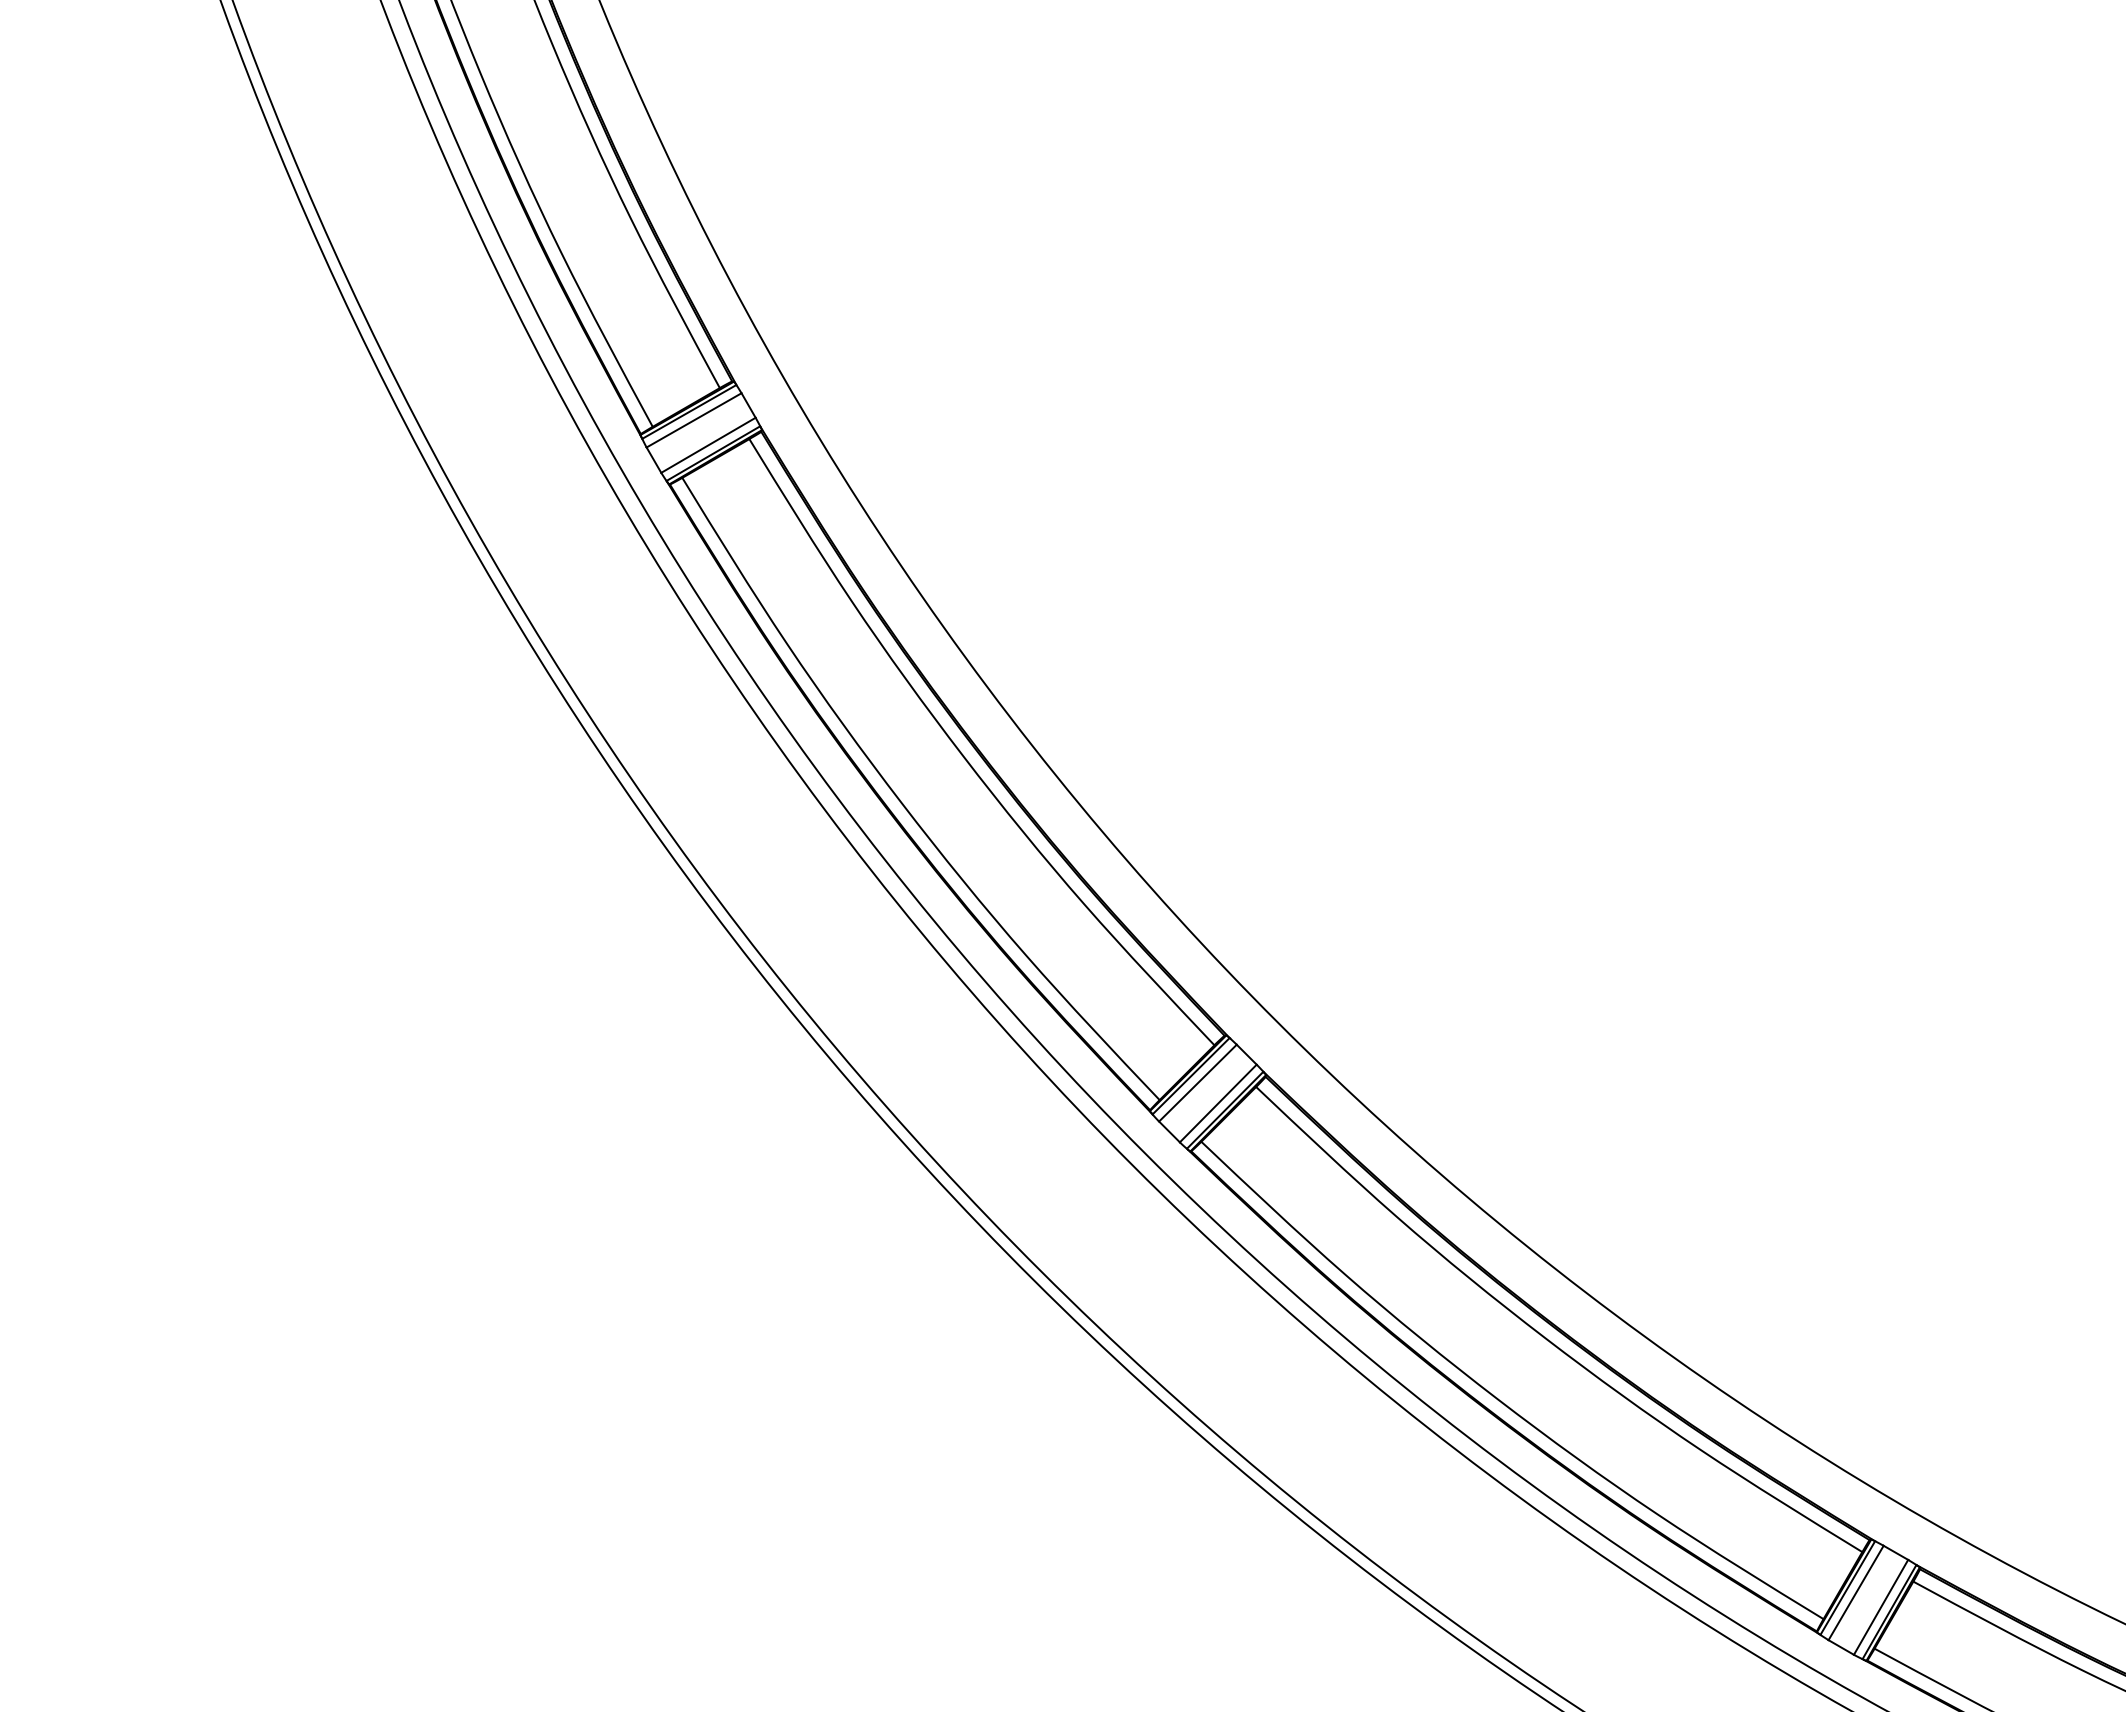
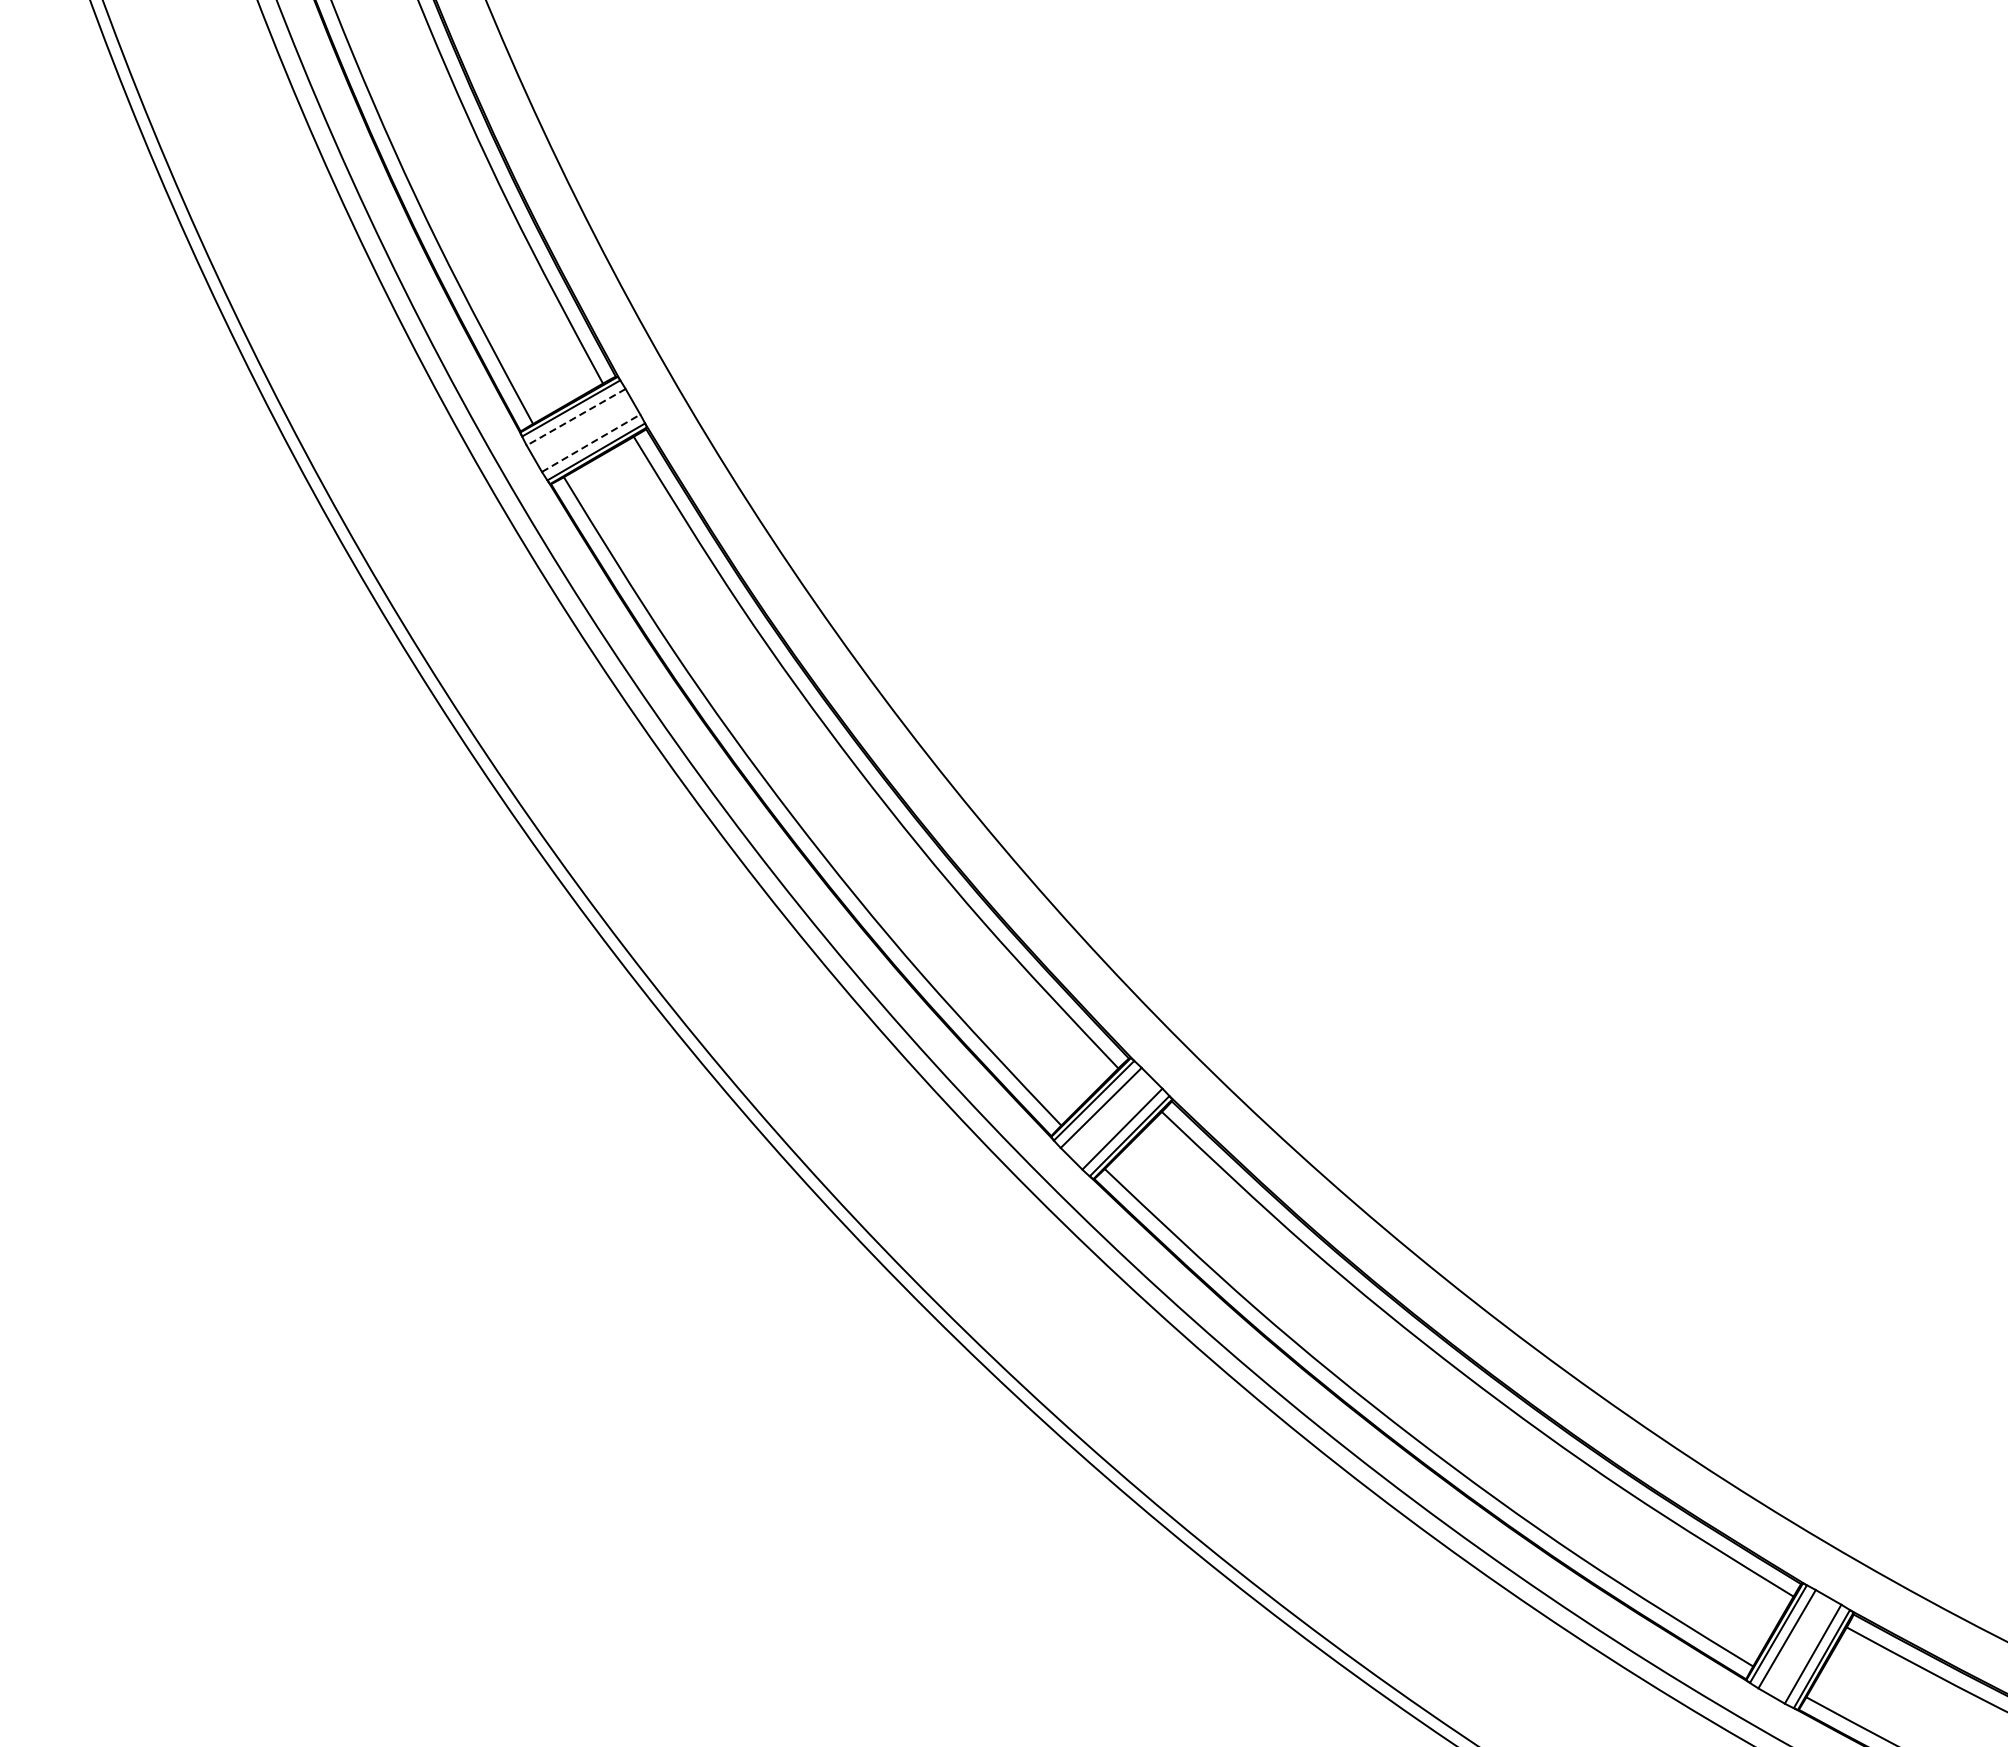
line: (694, 420) -> (576, 417), solid -> dashed
line: (708, 445) -> (591, 443), solid -> dashed

